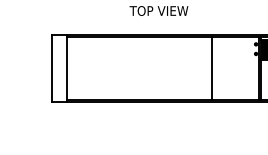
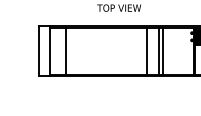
line: (88, 67) -> (66, 50), added
line: (195, 67) -> (146, 50), added
line: (216, 67) -> (162, 50), added

